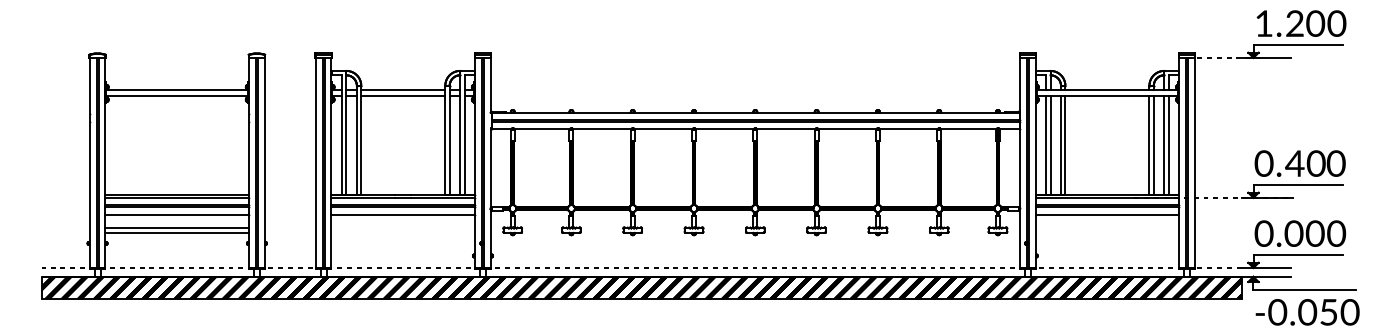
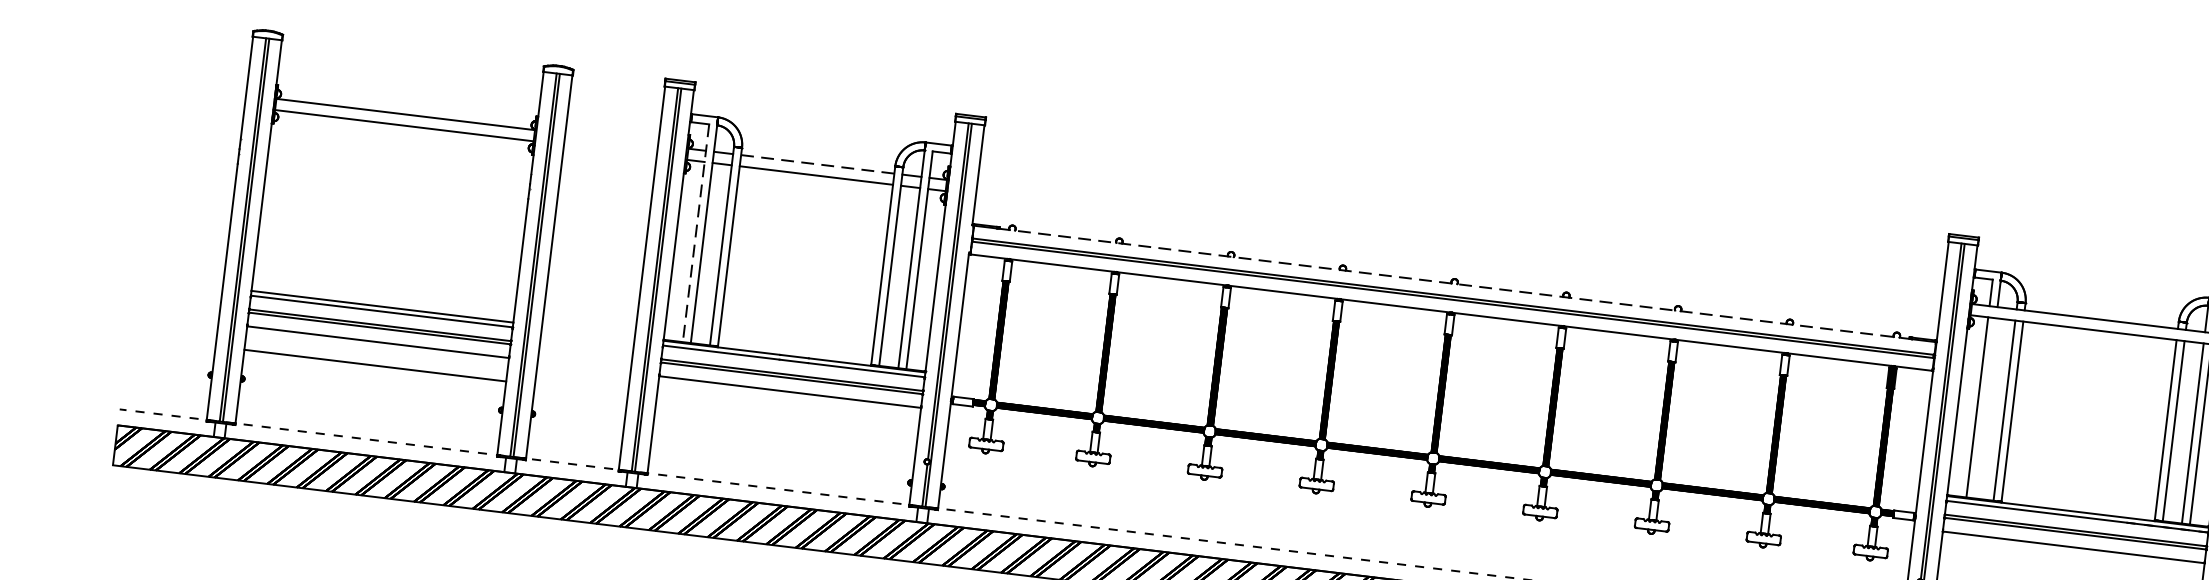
line: (403, 89) -> (818, 163), solid -> dashed
line: (755, 112) -> (1454, 283), solid -> dashed
line: (341, 135) -> (695, 233), solid -> dashed
line: (1050, 144) -> (1985, 406), removed
line: (177, 232) -> (374, 374), removed

